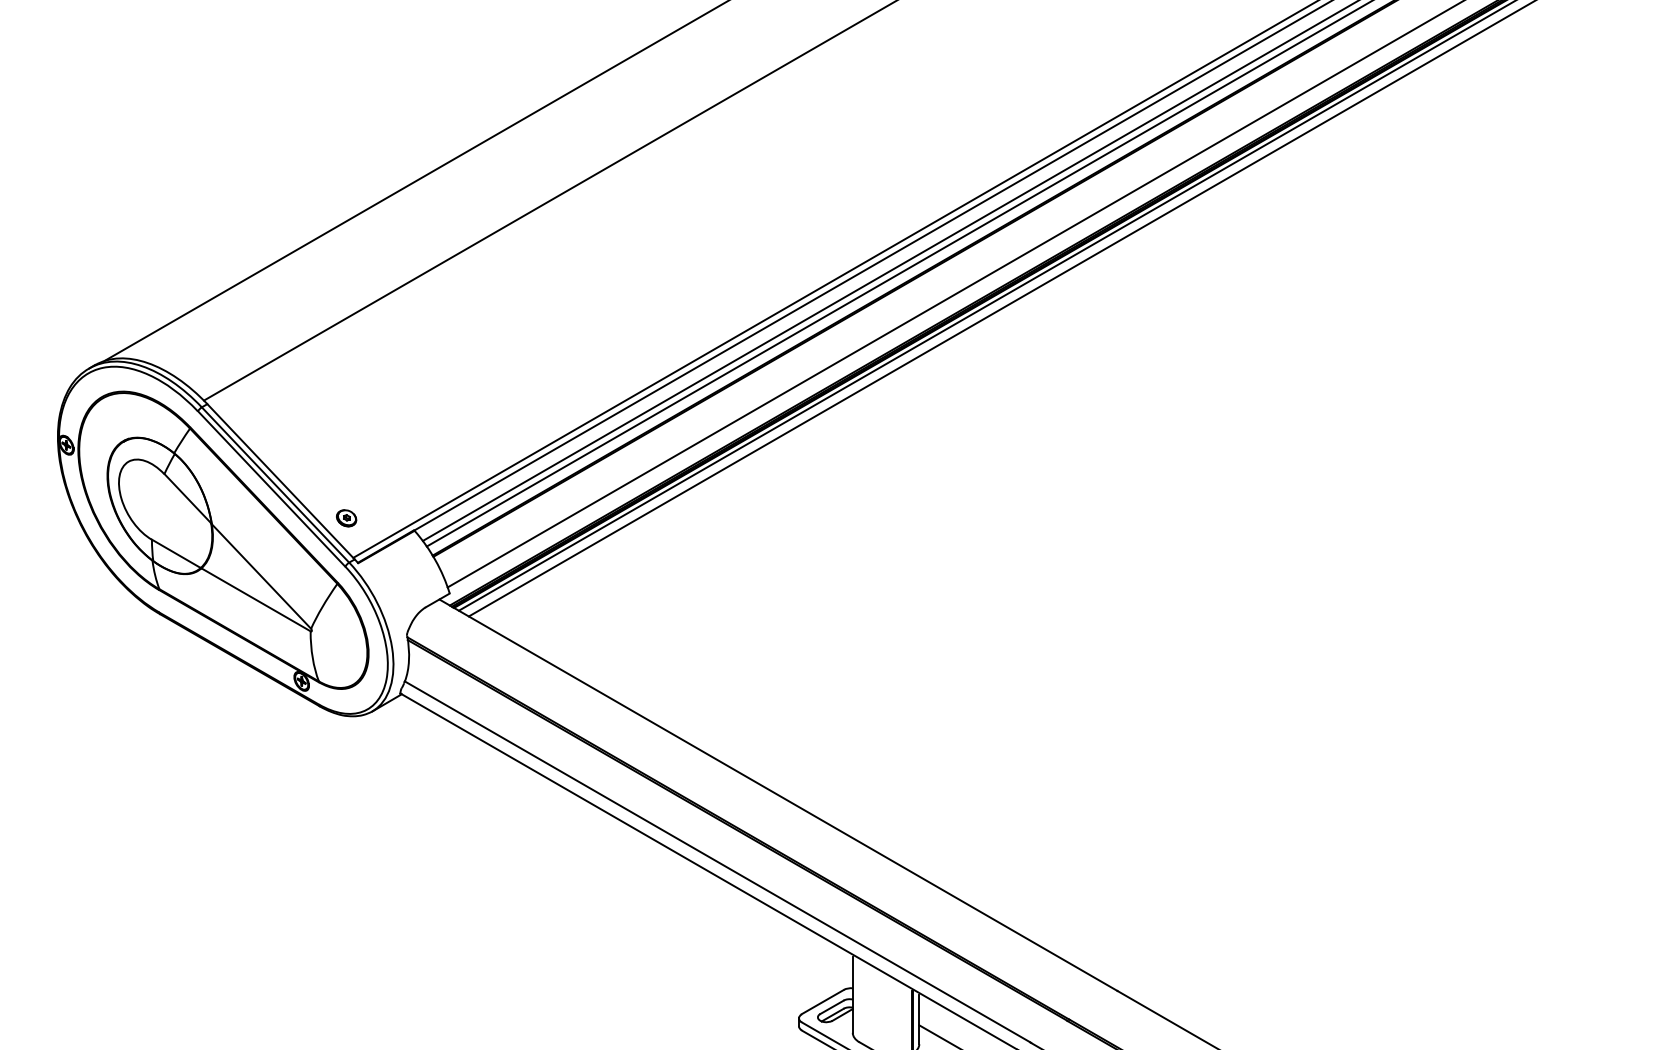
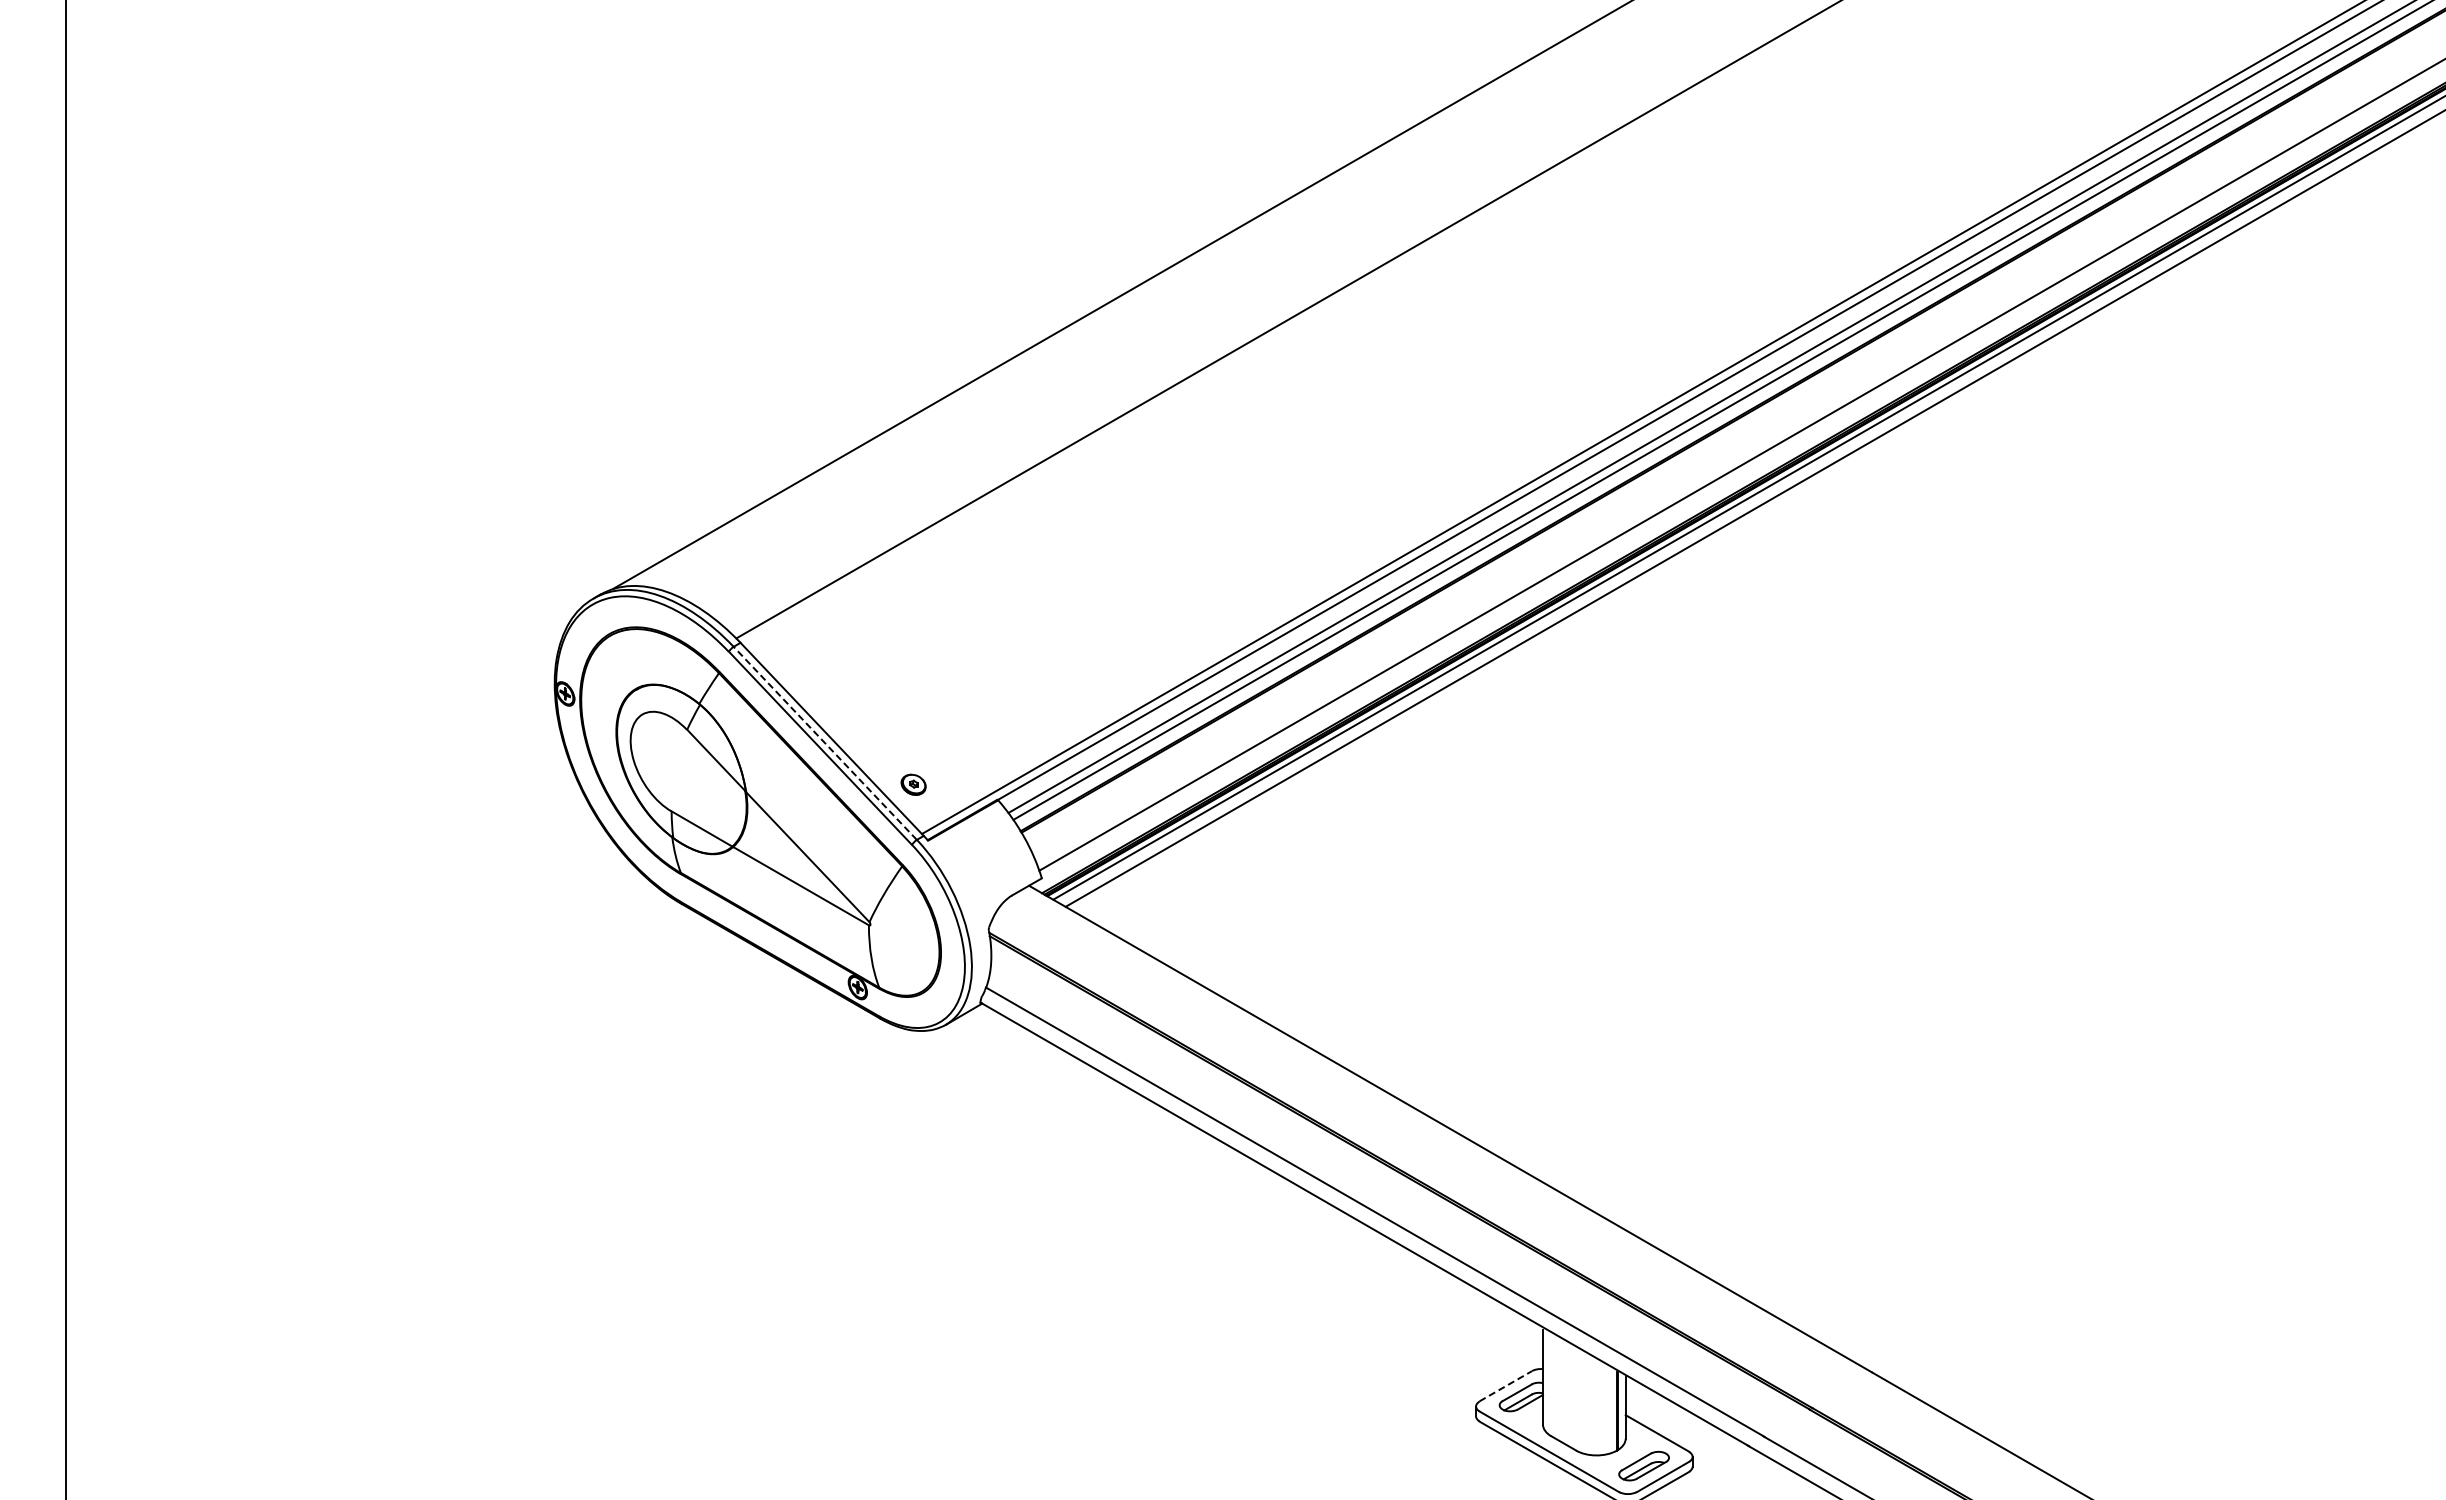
line: (274, 484) -> (824, 742), solid -> dashed
line: (823, 1002) -> (1506, 1386), solid -> dashed

